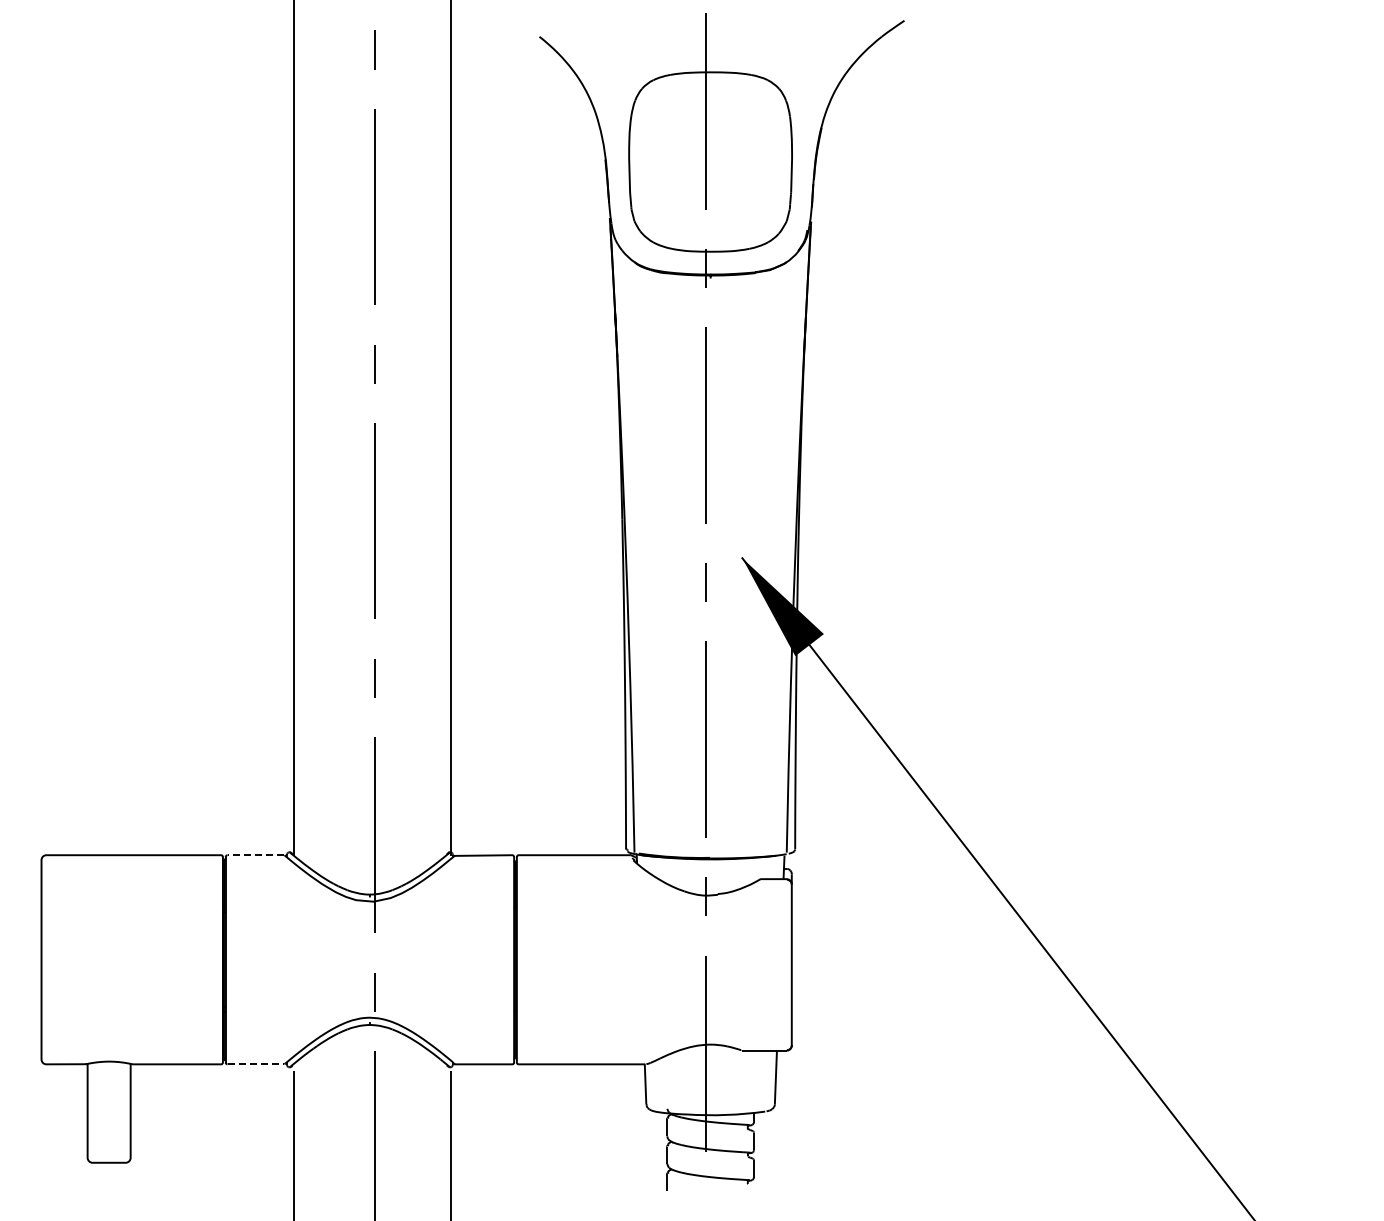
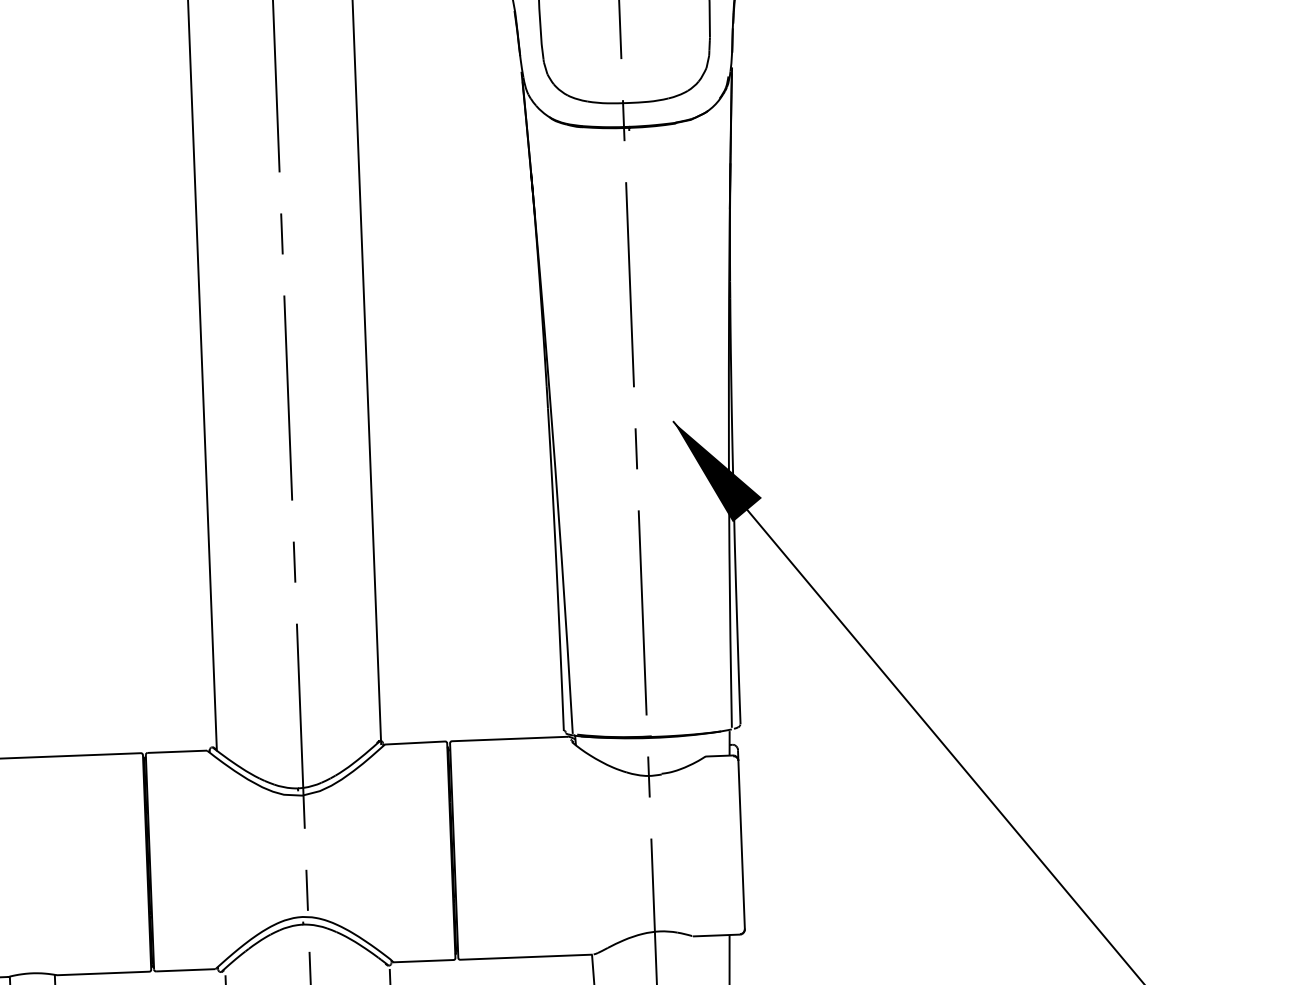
line: (255, 855) -> (176, 752), dashed -> solid
line: (256, 1064) -> (186, 970), dashed -> solid

